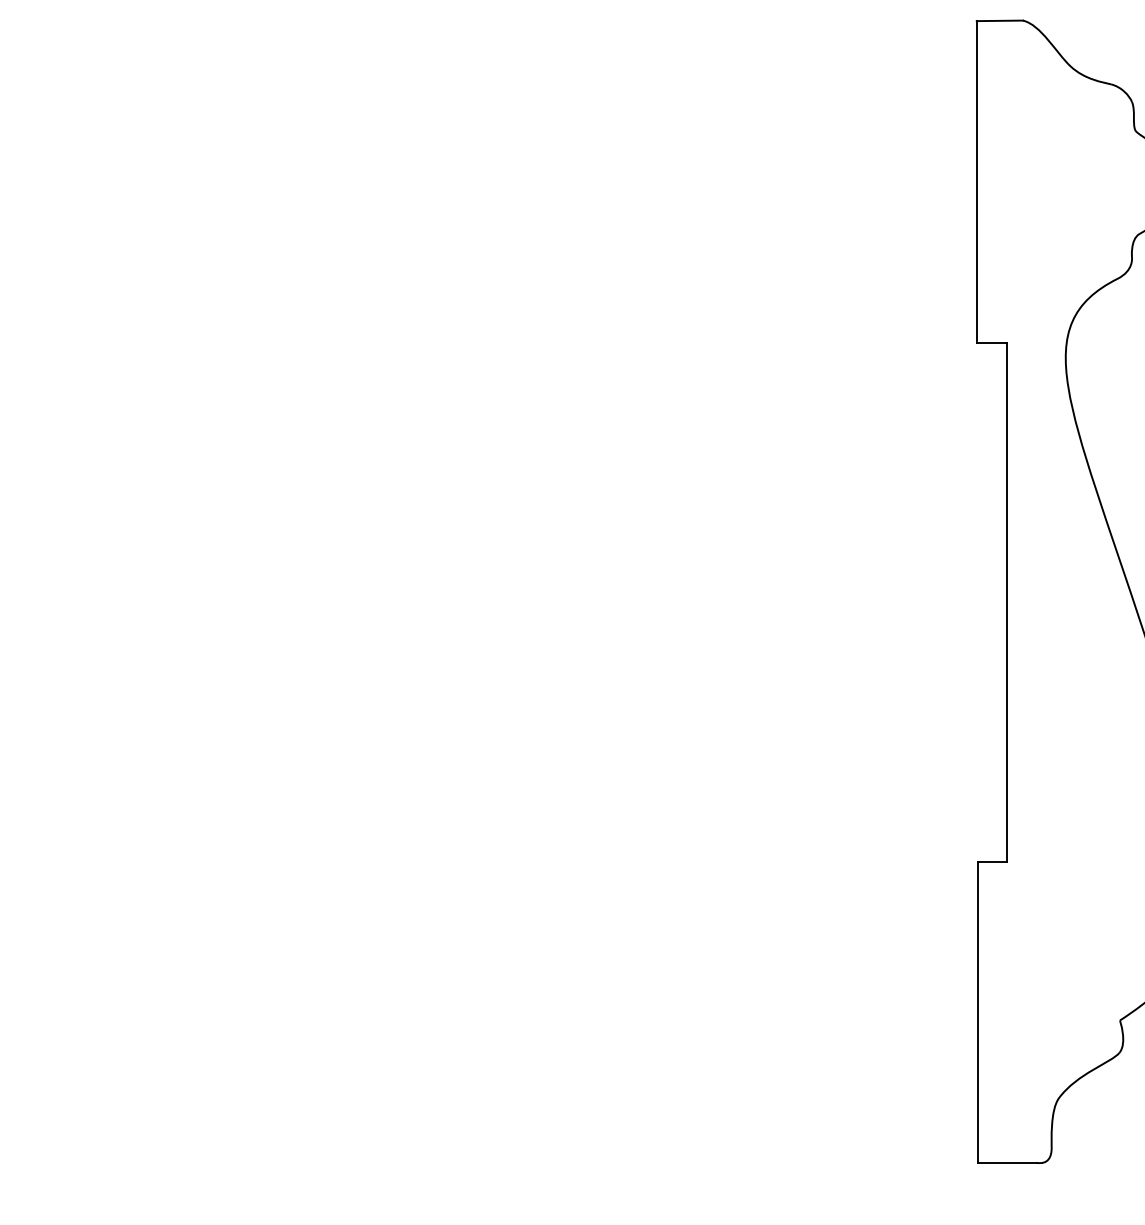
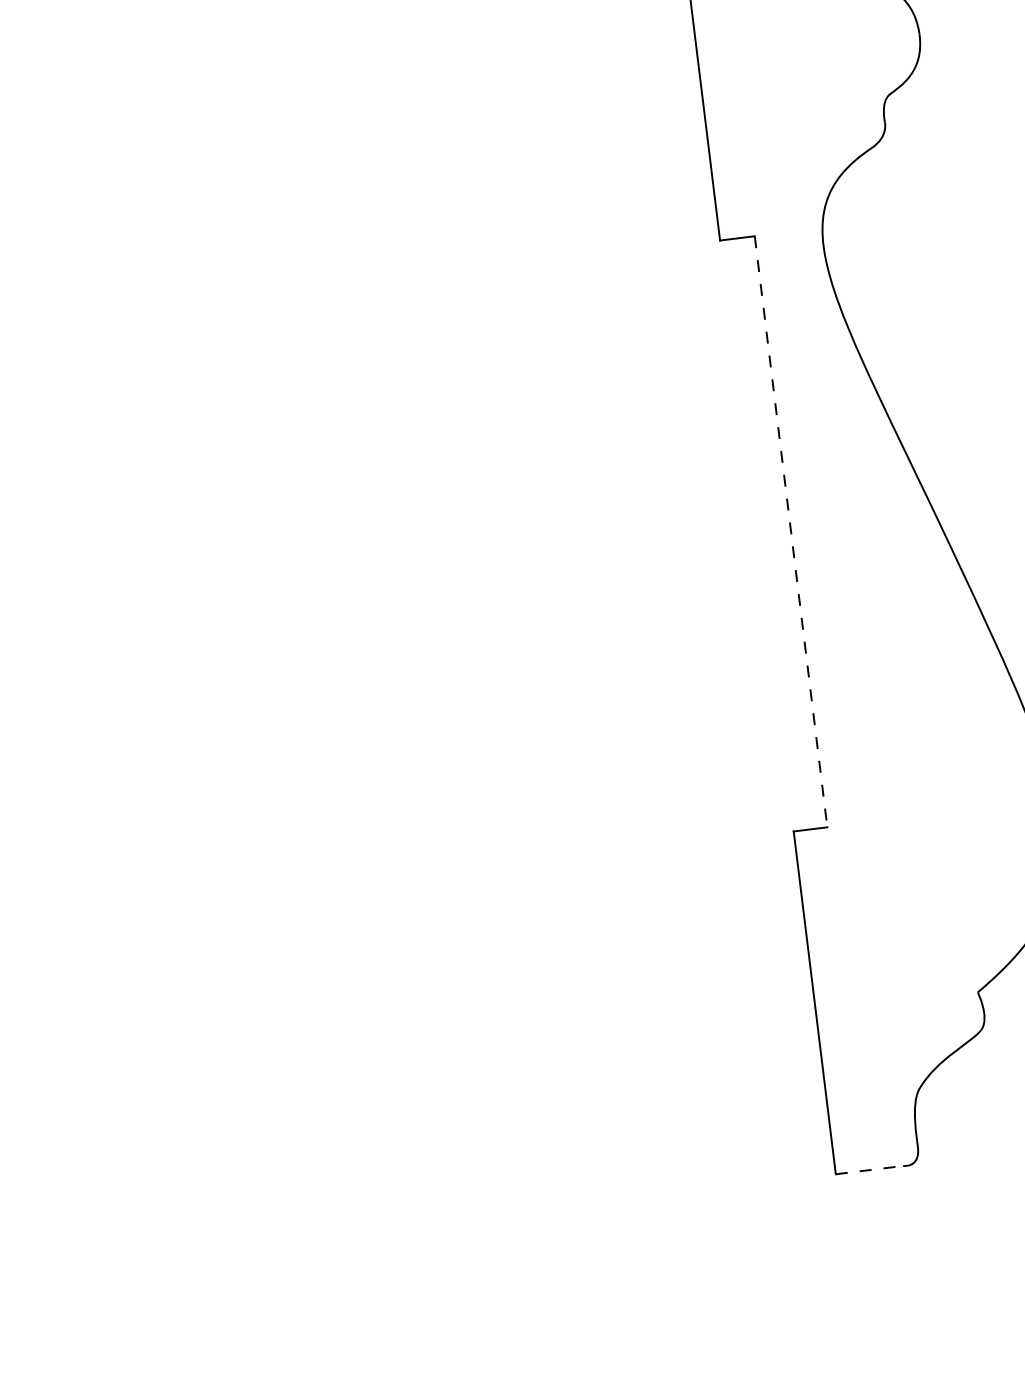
line: (1007, 602) -> (791, 532), solid -> dashed
line: (1007, 1162) -> (869, 1169), solid -> dashed

